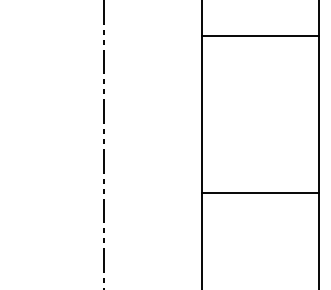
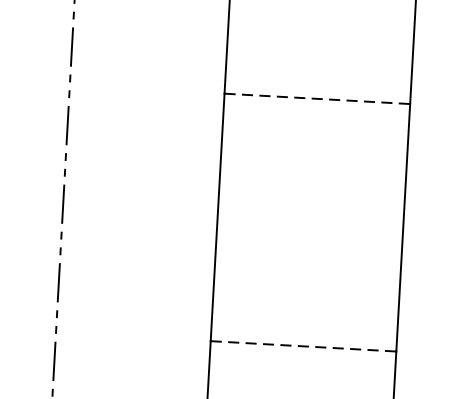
line: (260, 36) -> (317, 98), solid -> dashed
line: (260, 192) -> (303, 346), solid -> dashed

